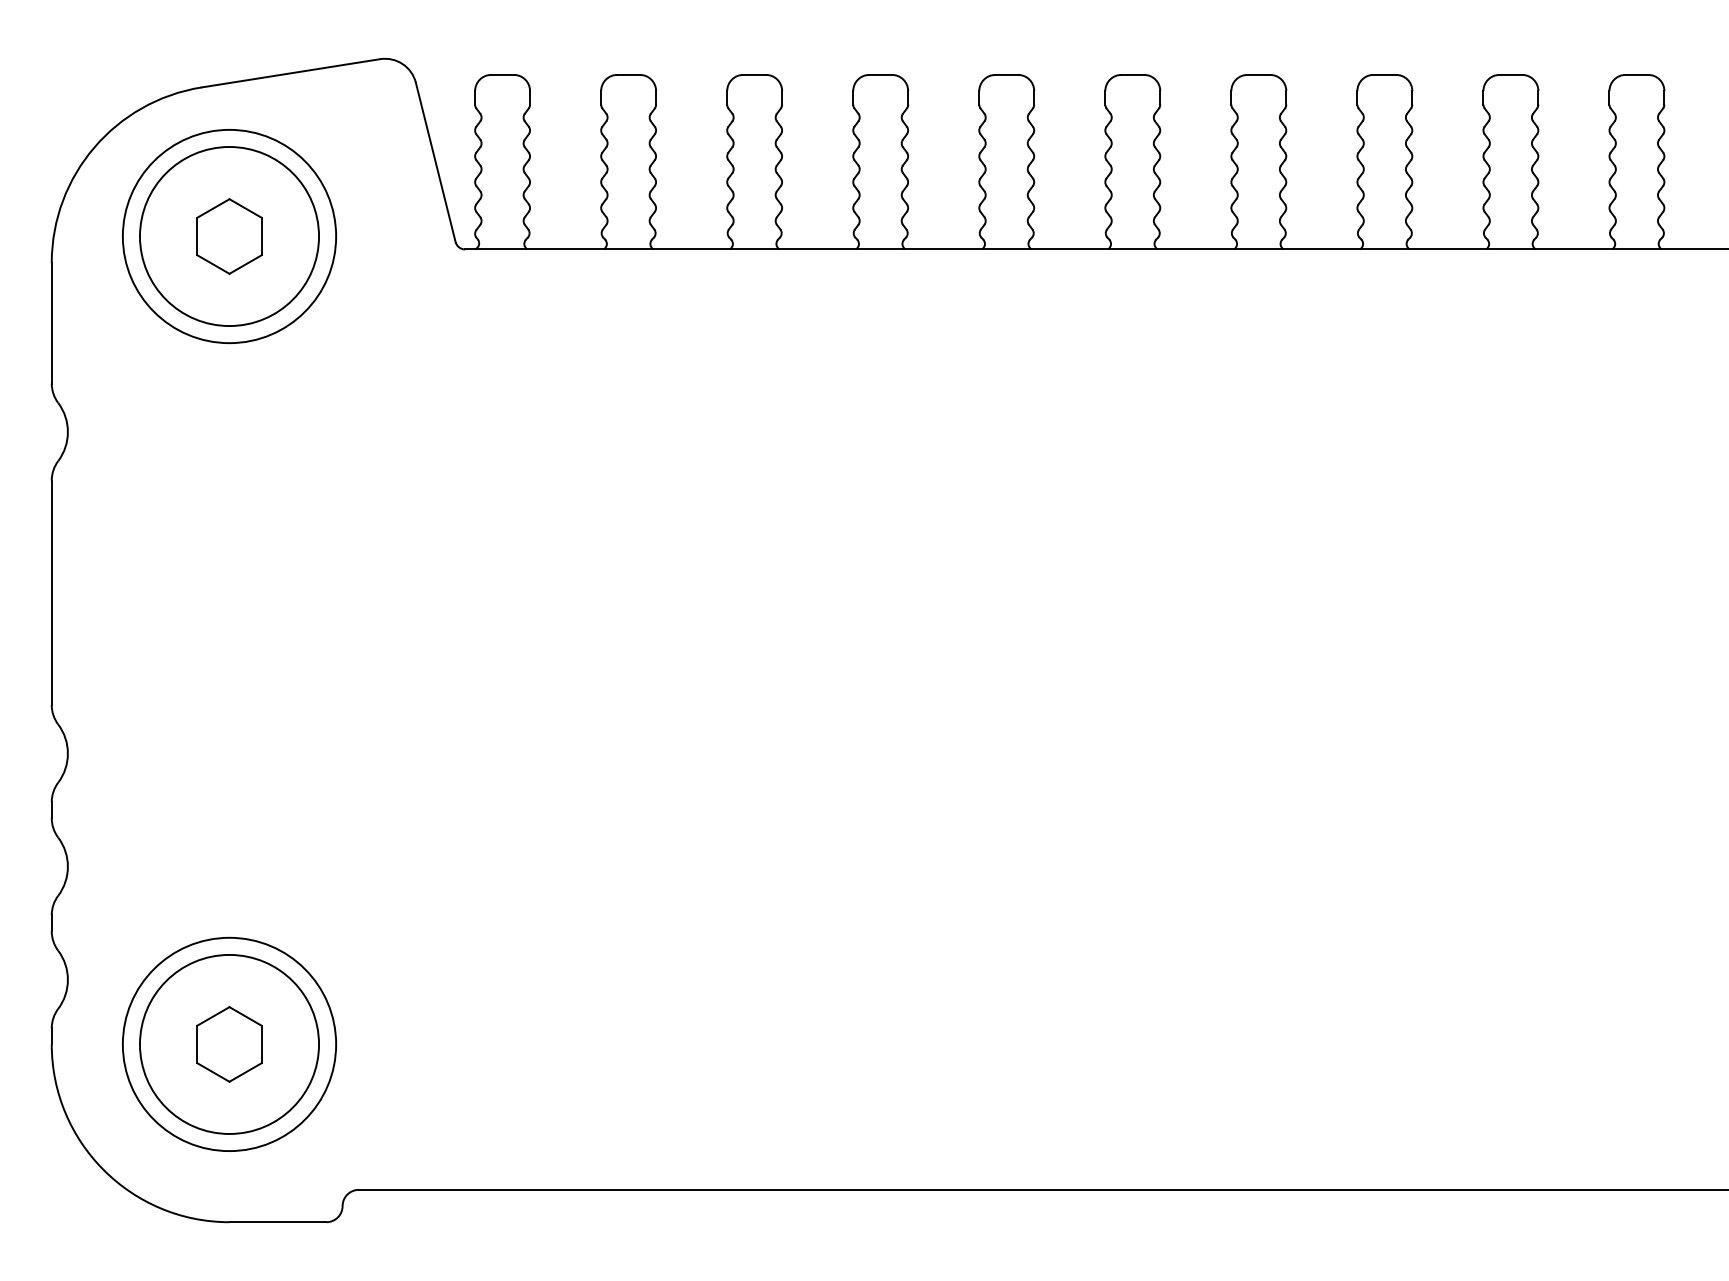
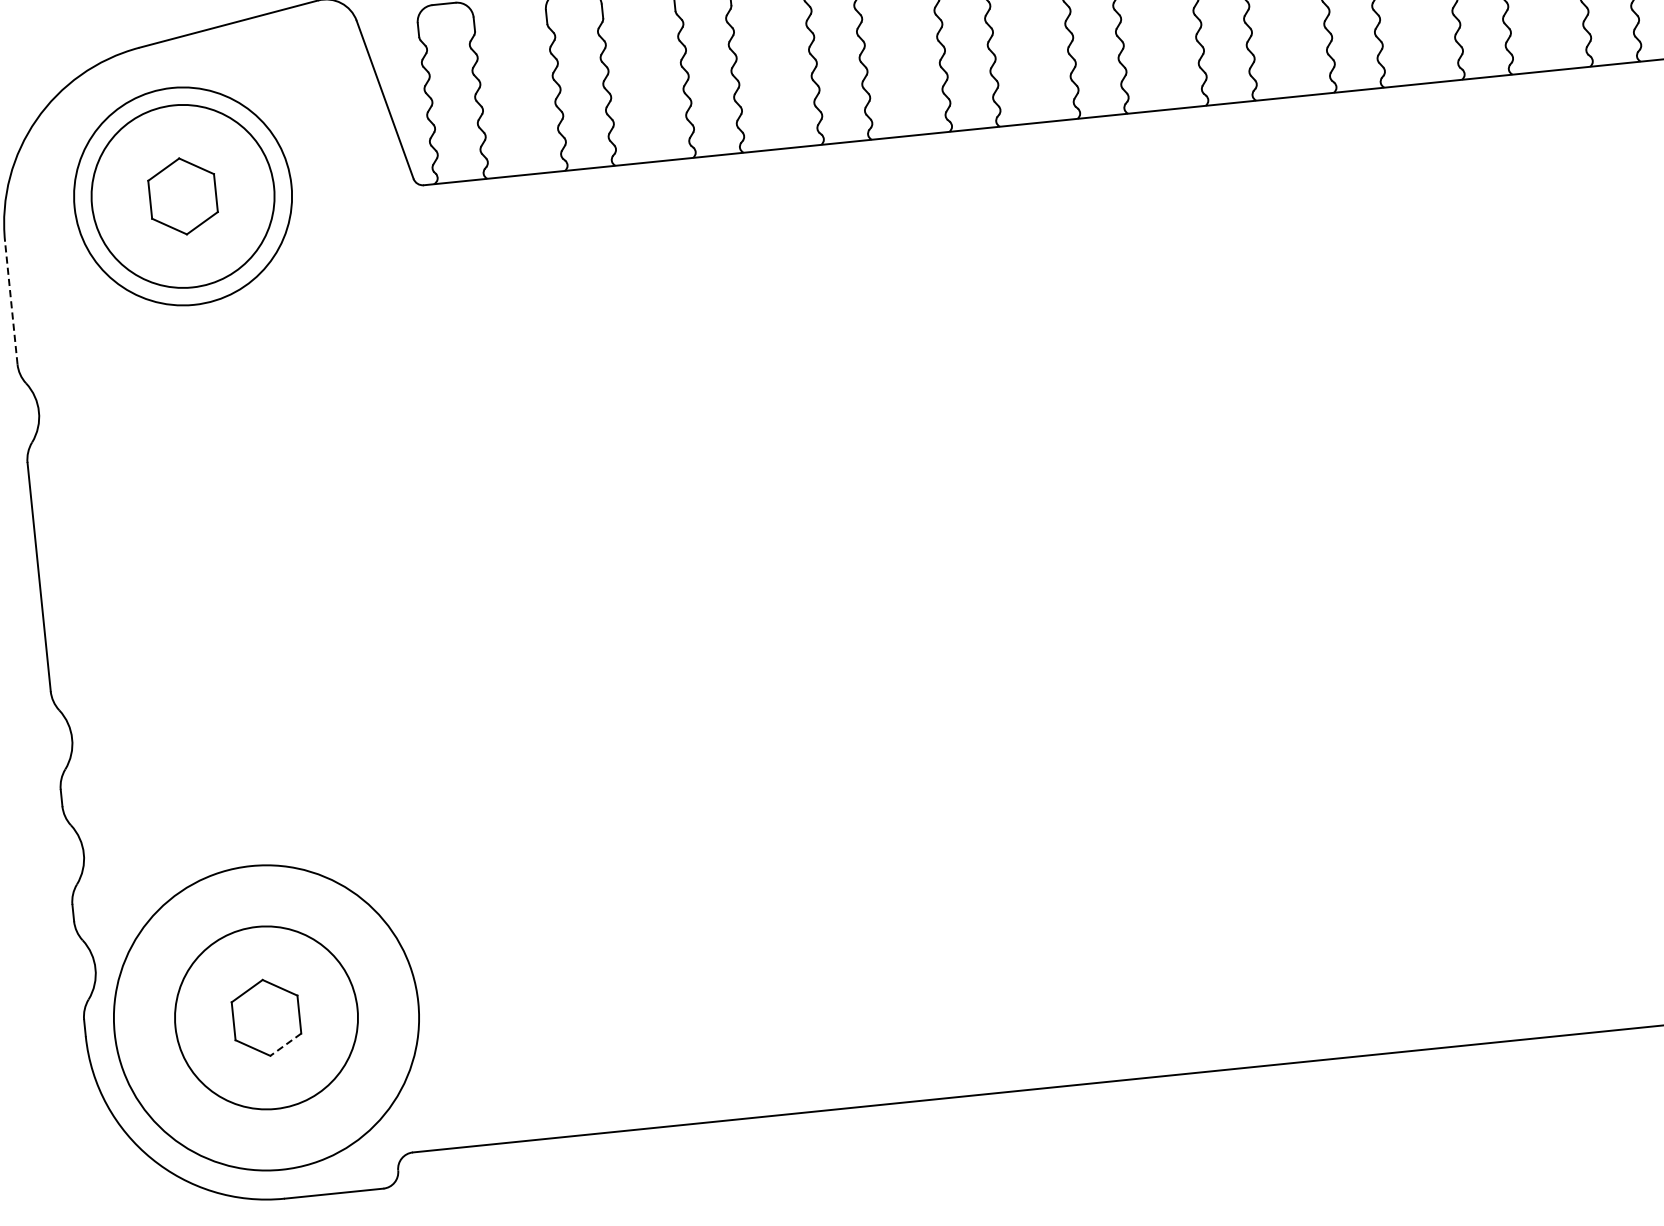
line: (51, 322) -> (10, 302), solid -> dashed
circle: (229, 1044) -> (266, 1017), size x1.4
line: (245, 1072) -> (285, 1044), solid -> dashed

